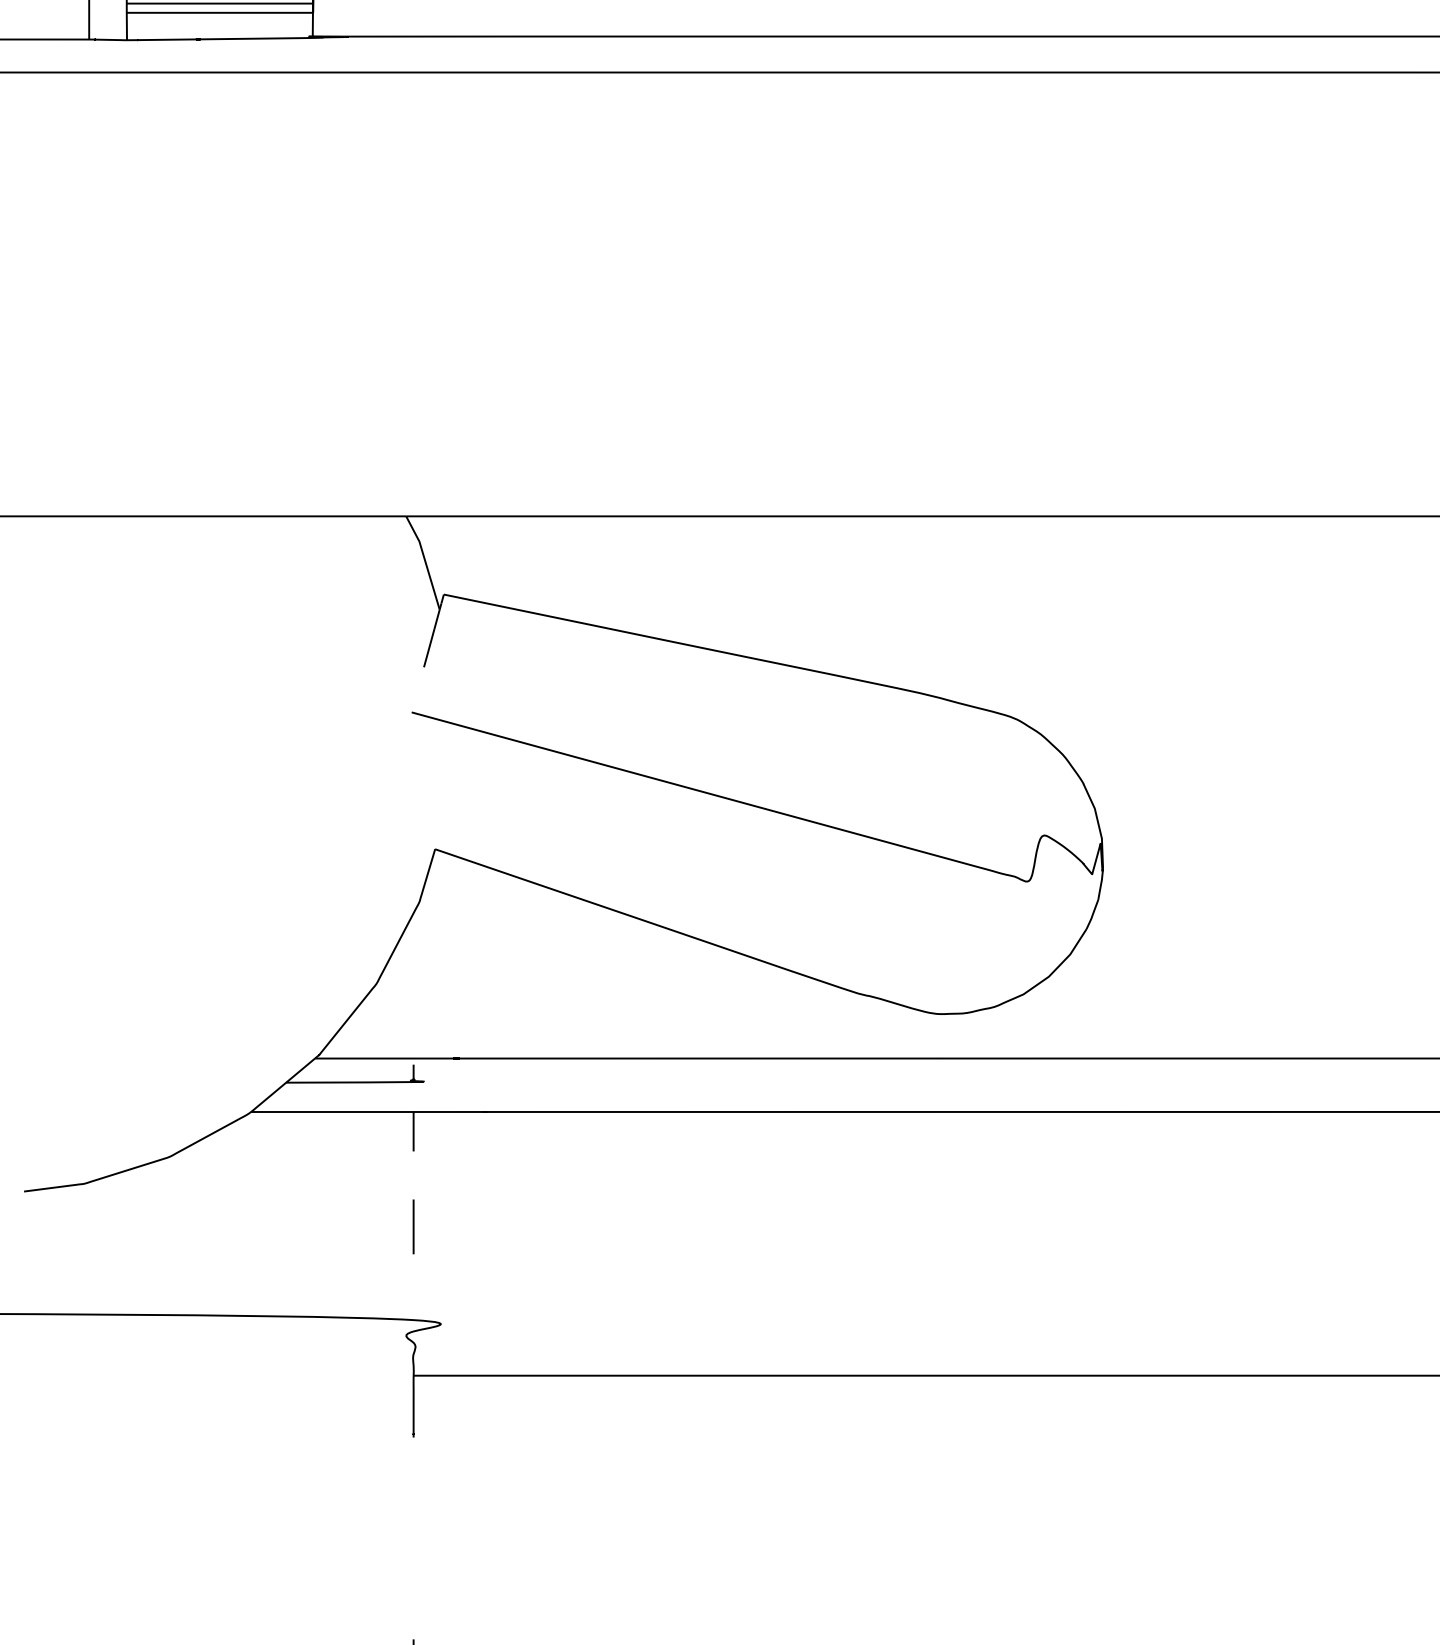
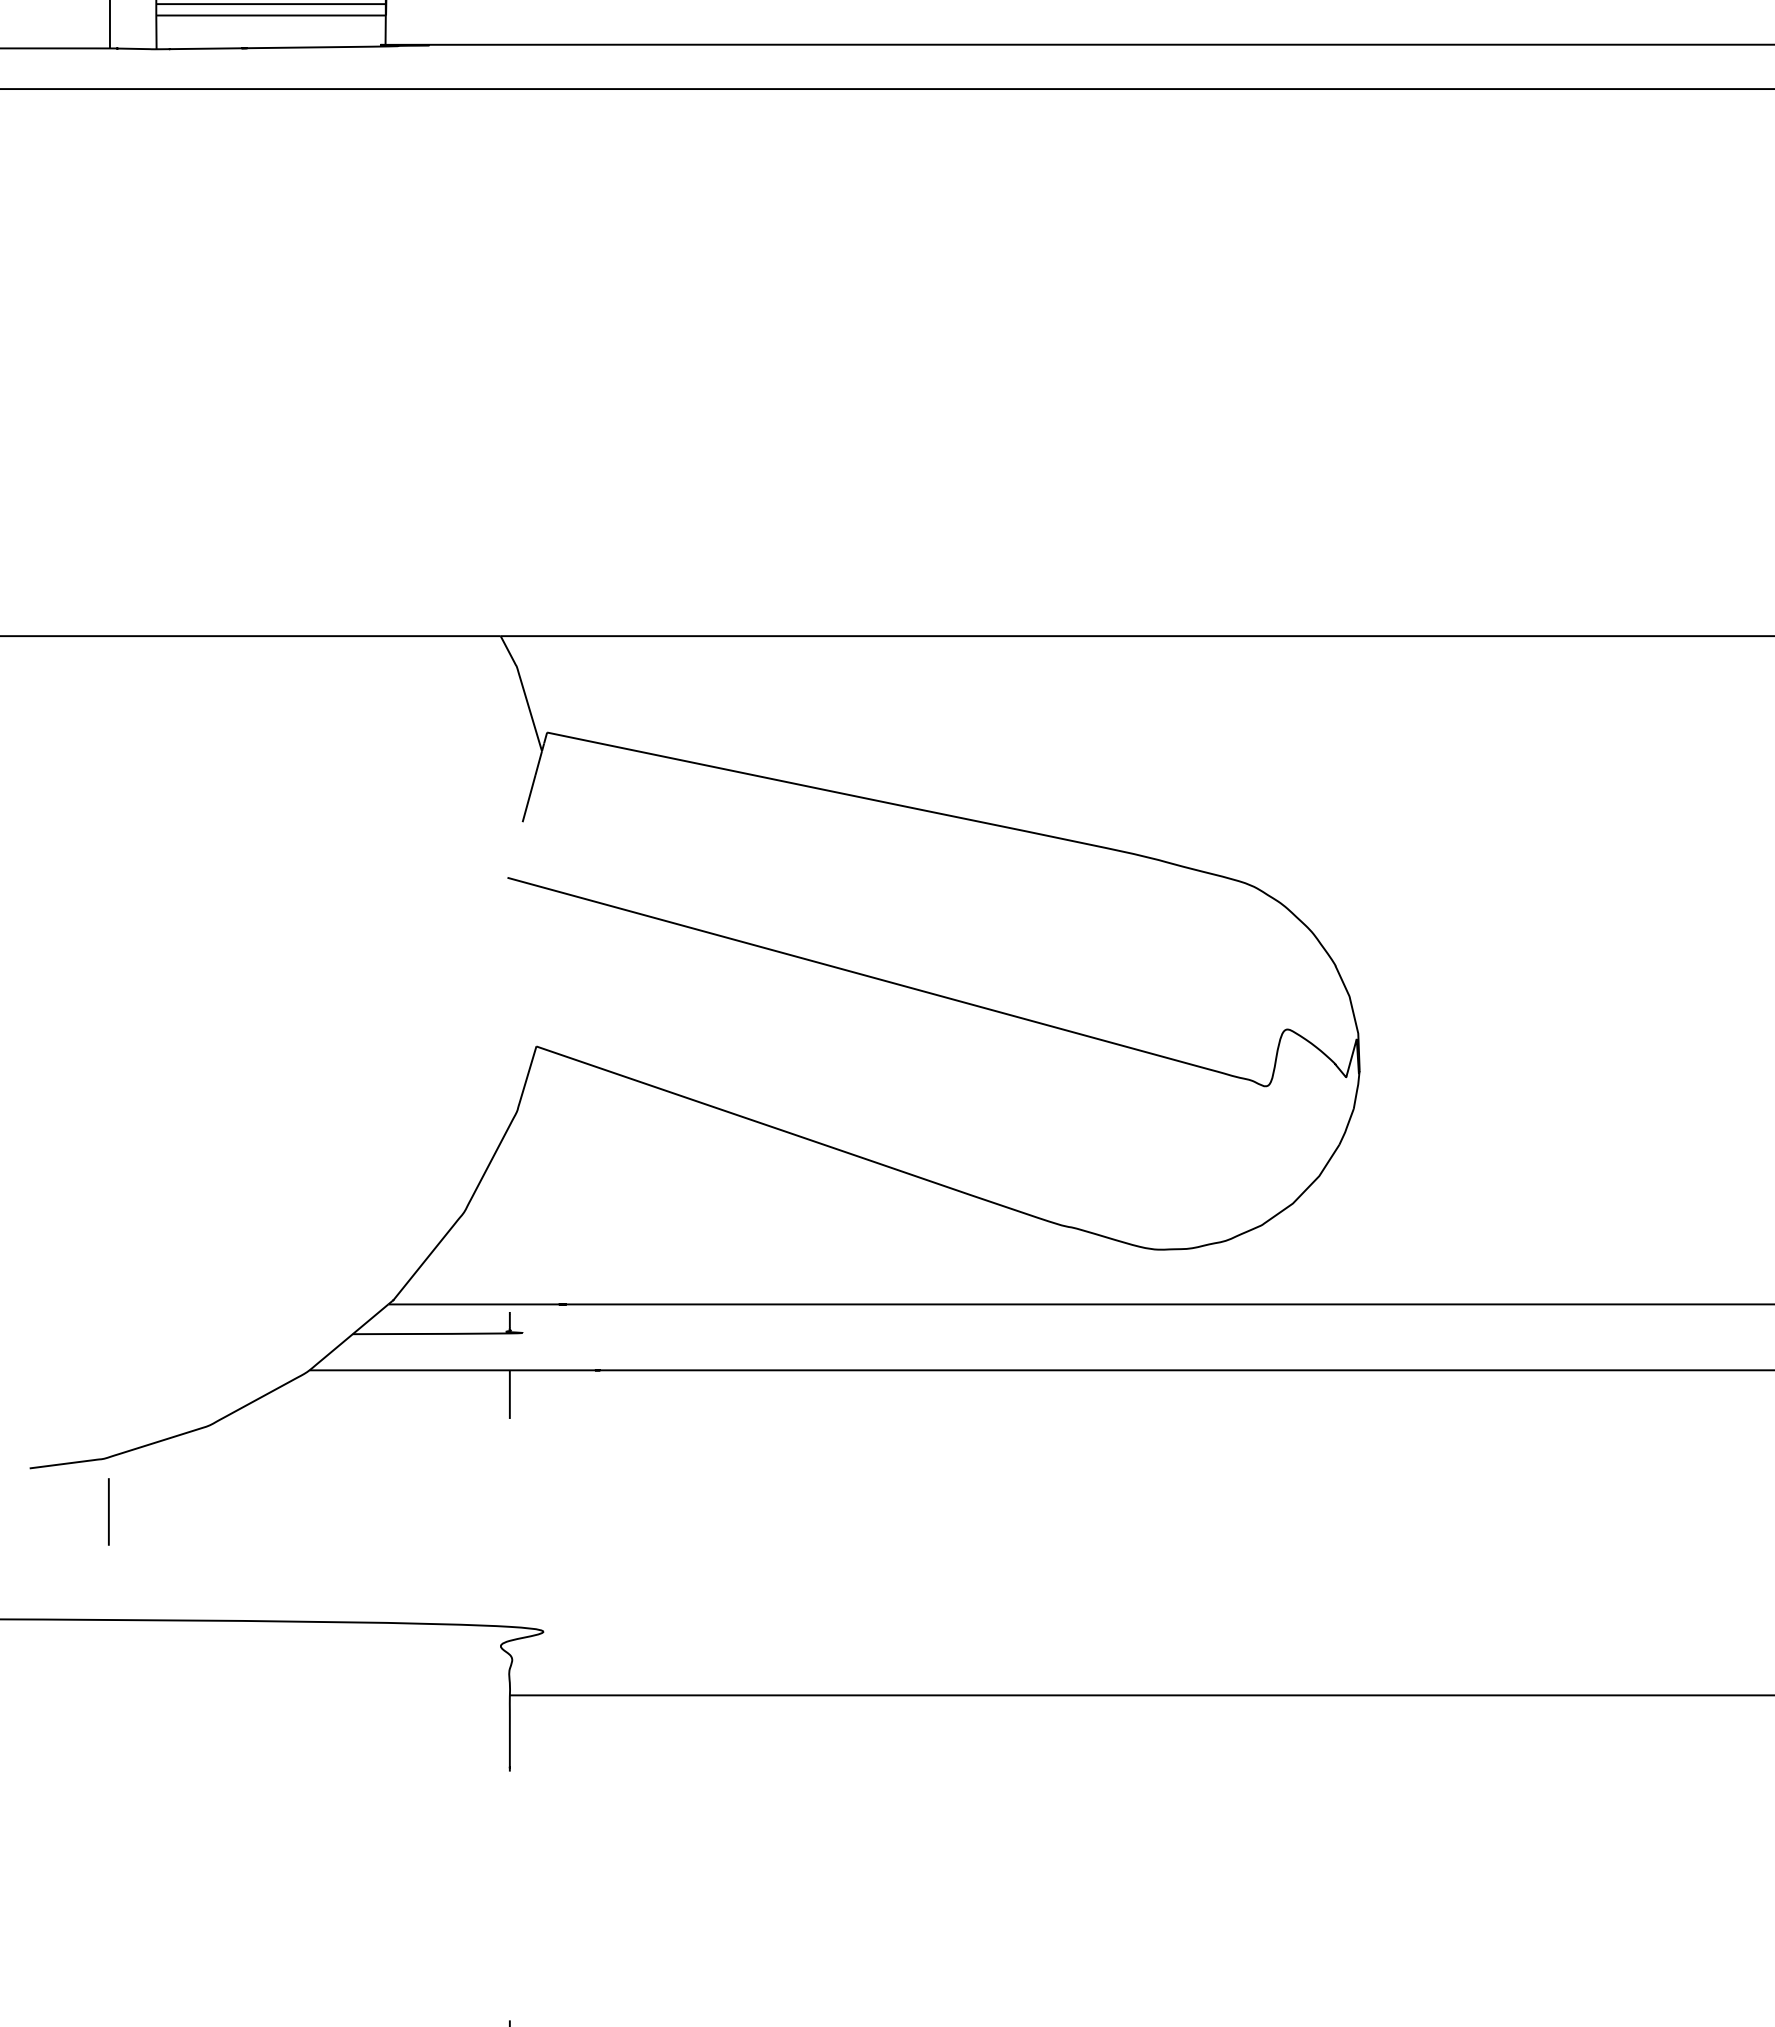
line: (413, 1226) -> (108, 1511), moved

